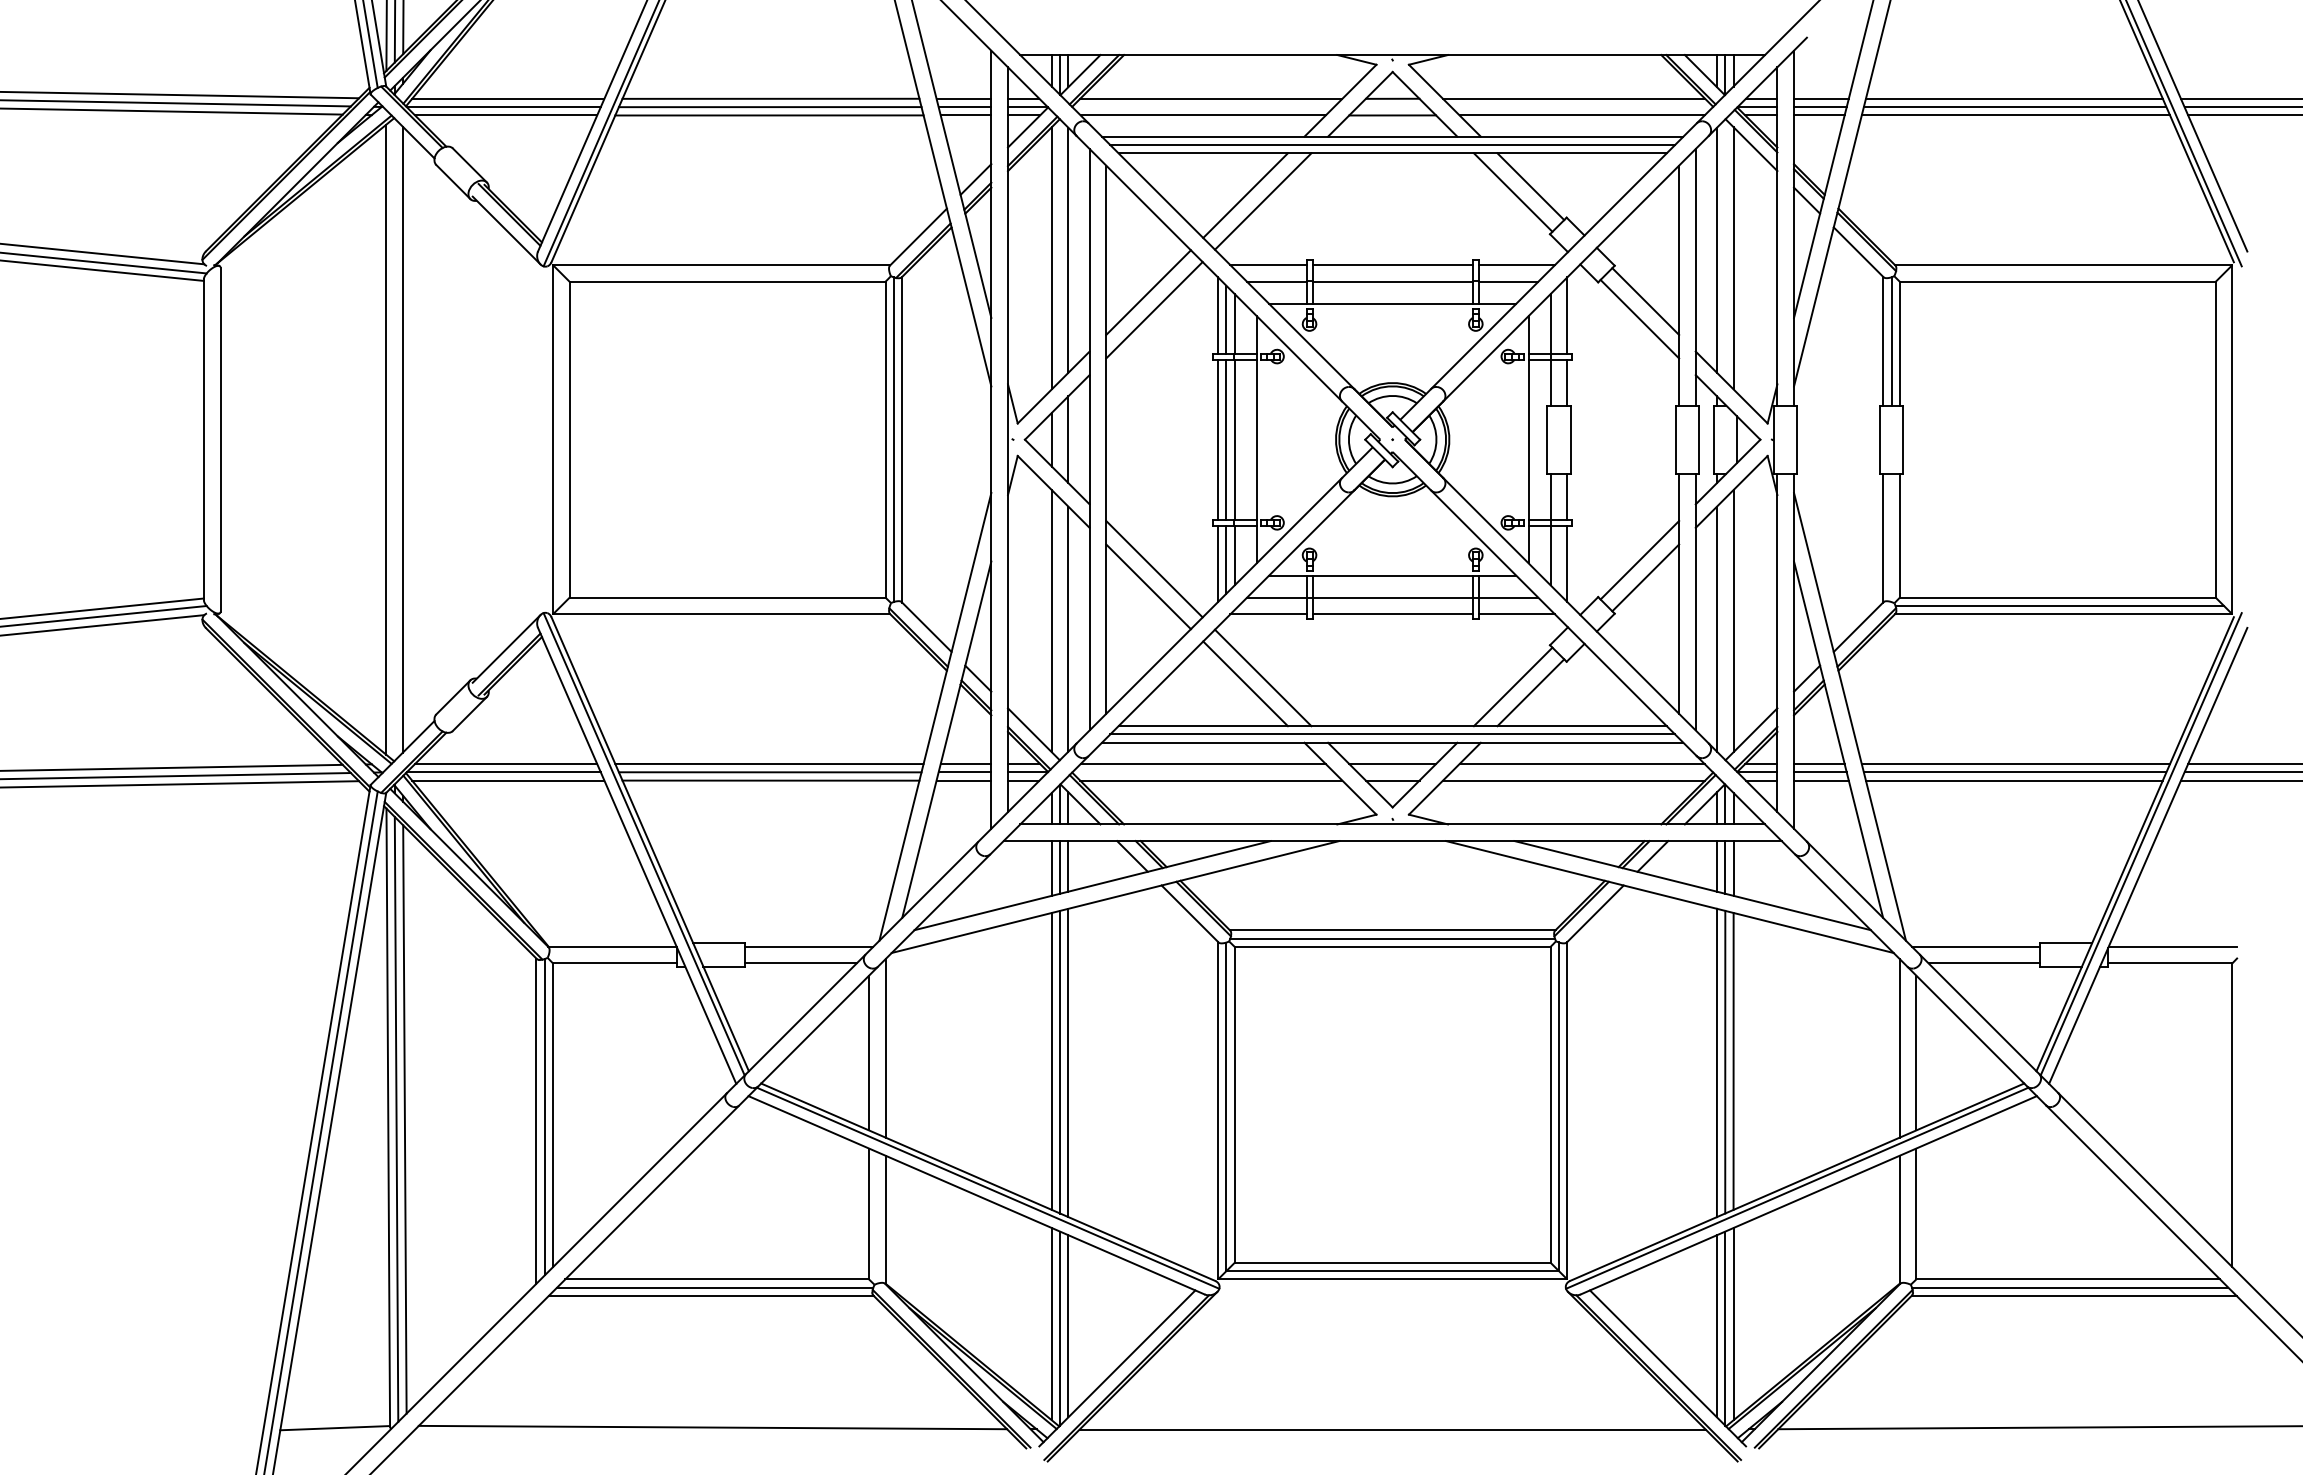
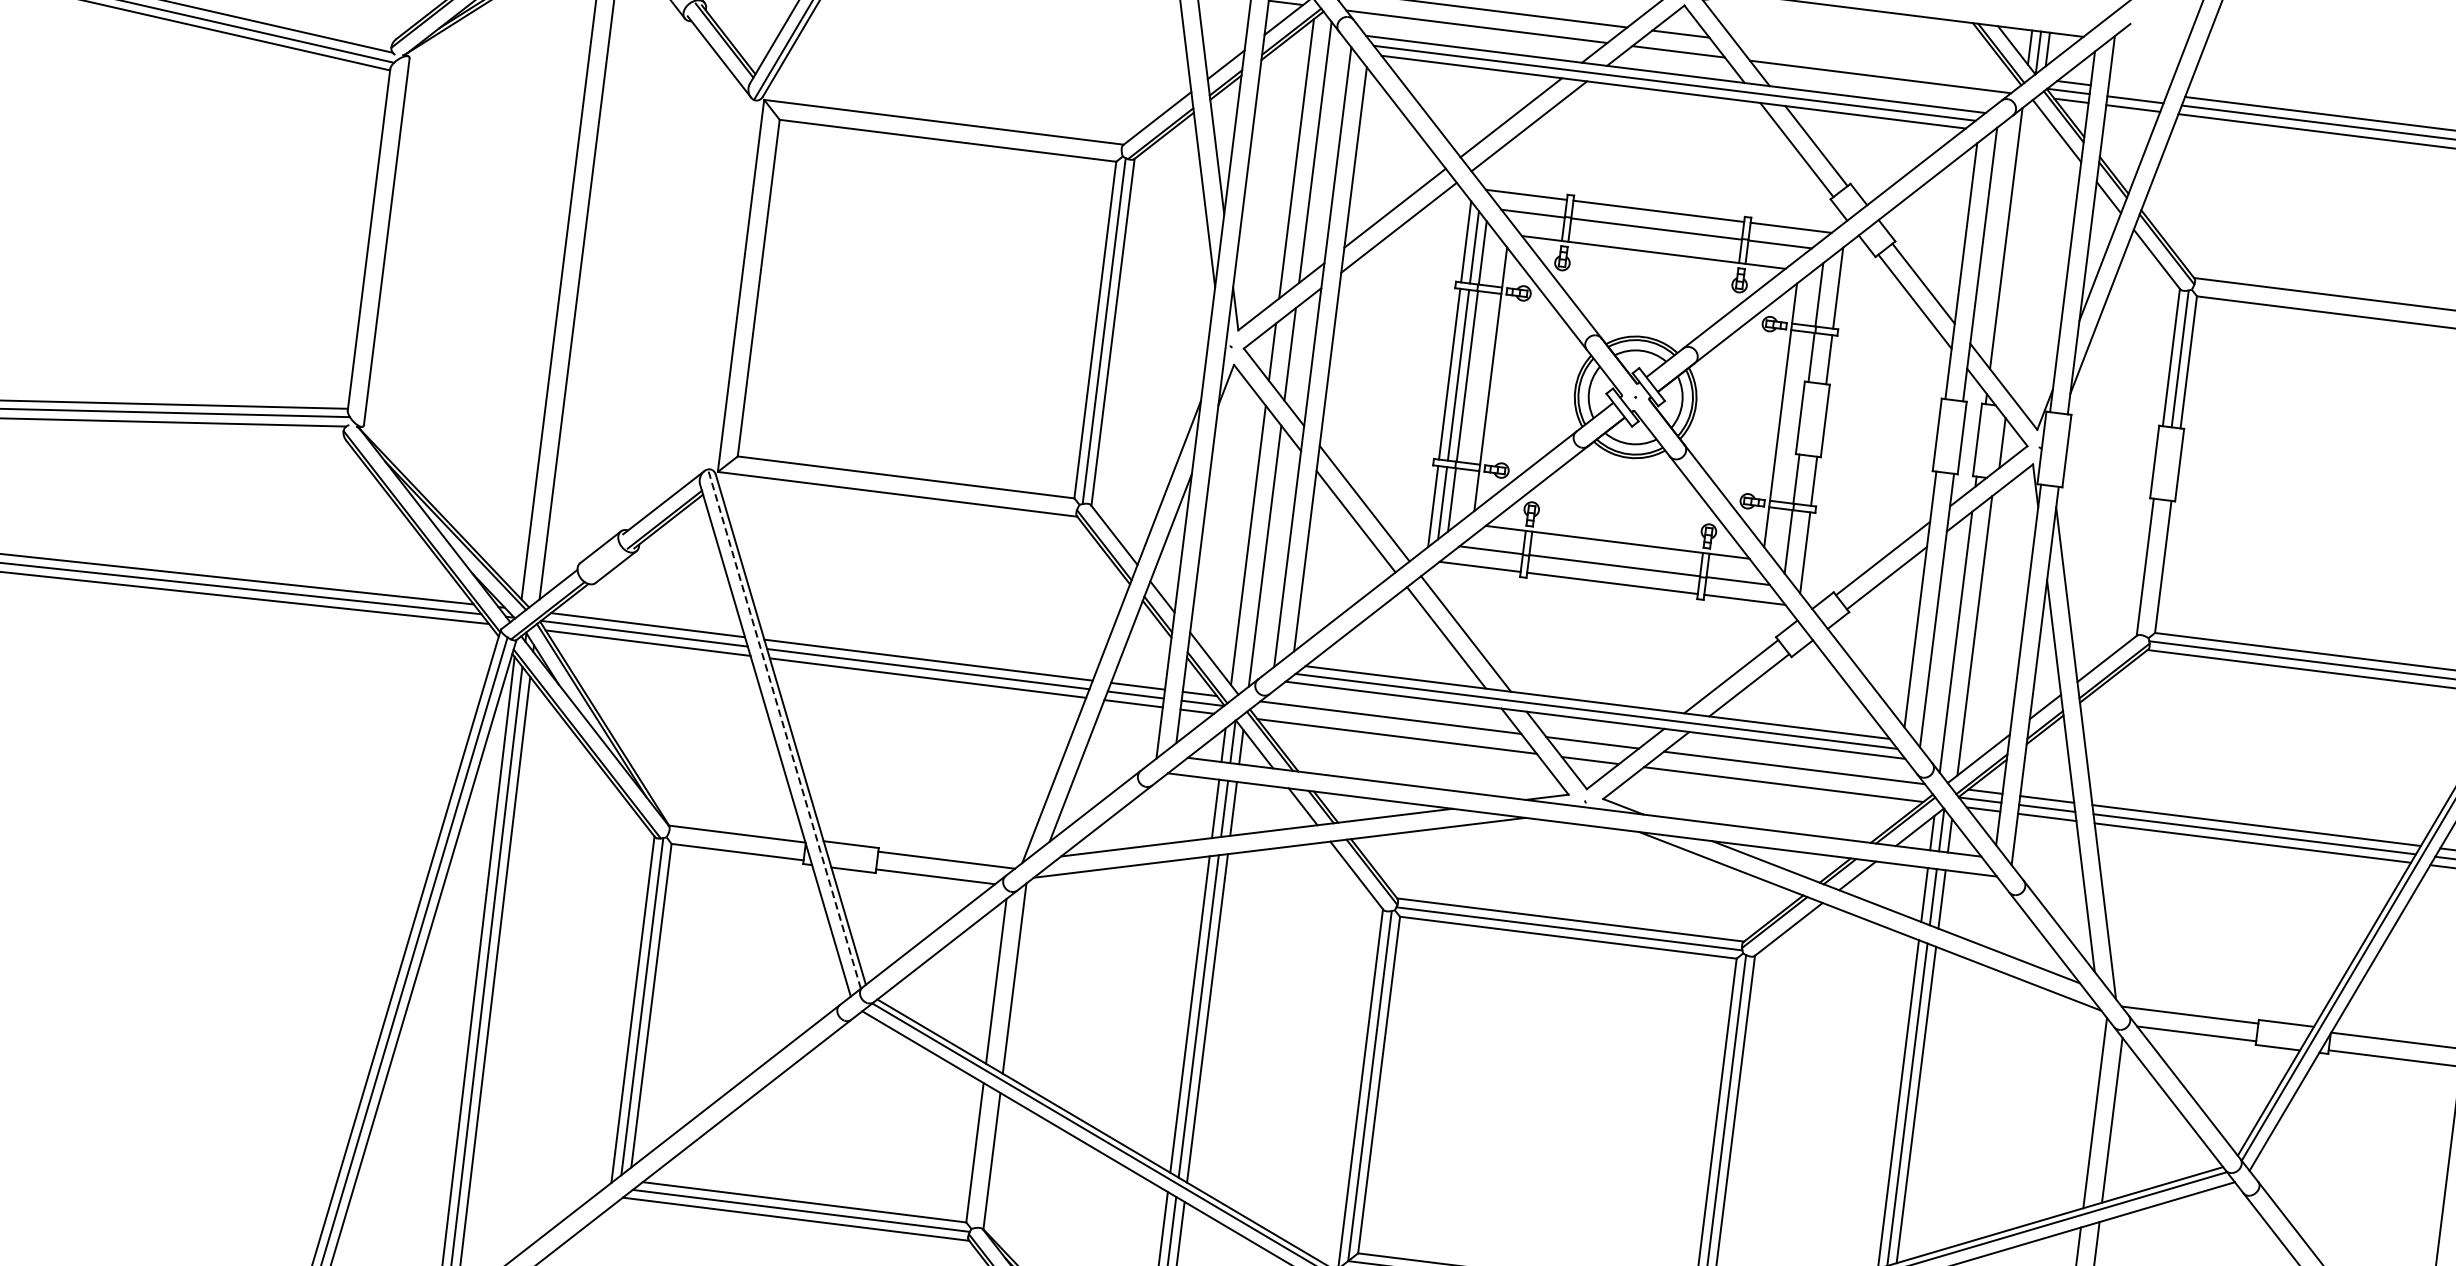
line: (1573, 98) -> (1873, 57), removed
line: (1821, 98) -> (2137, 90), removed
line: (1733, 258) -> (2022, 249), removed
line: (643, 843) -> (783, 728), solid -> dashed

